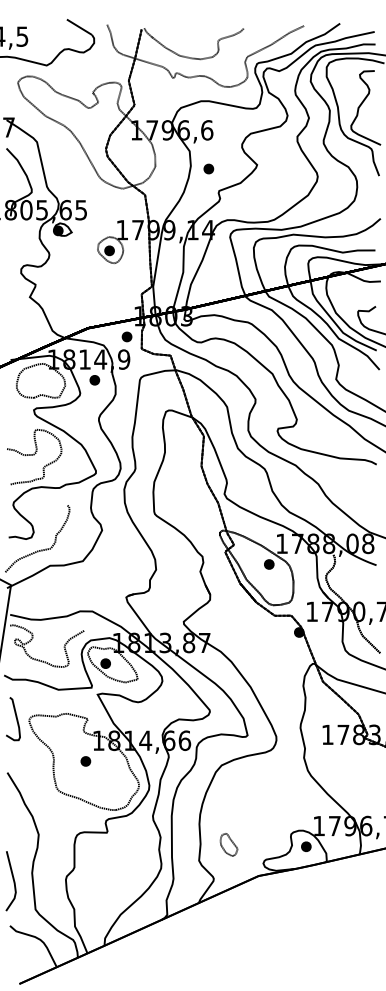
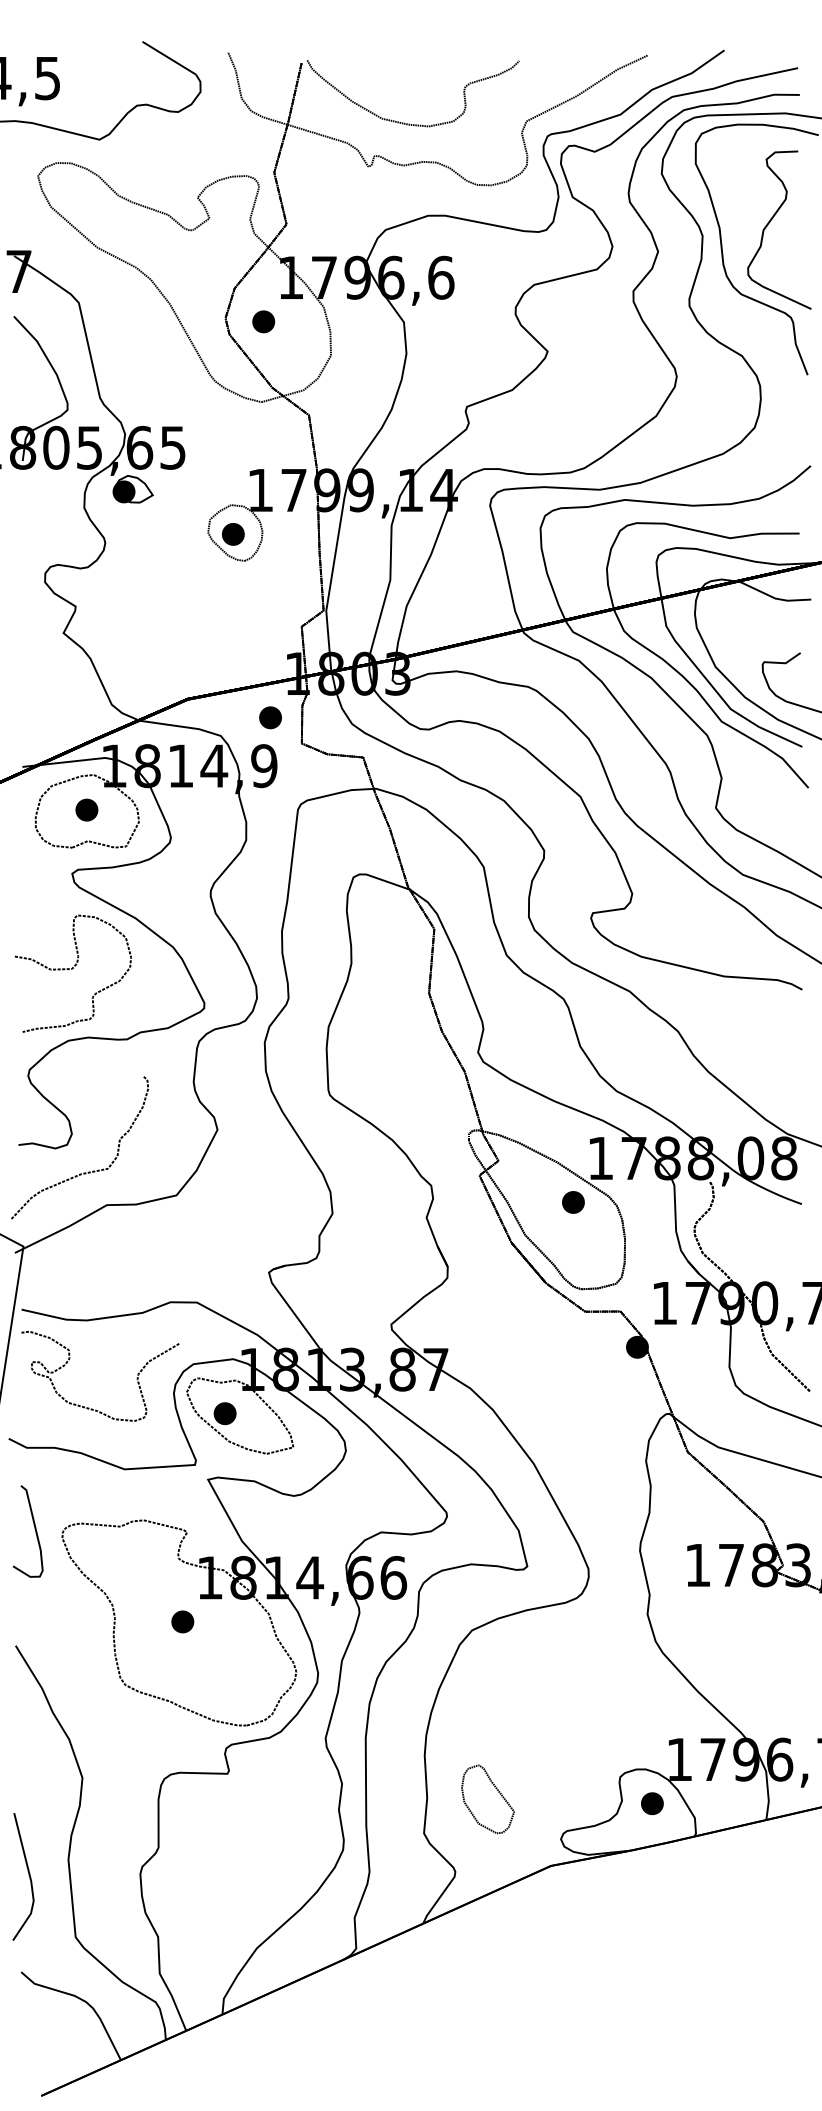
part: (208, 168) -> (262, 320), moved
part: (94, 380) -> (86, 810), moved
part: (228, 844) -> (486, 1798), size x1.43

